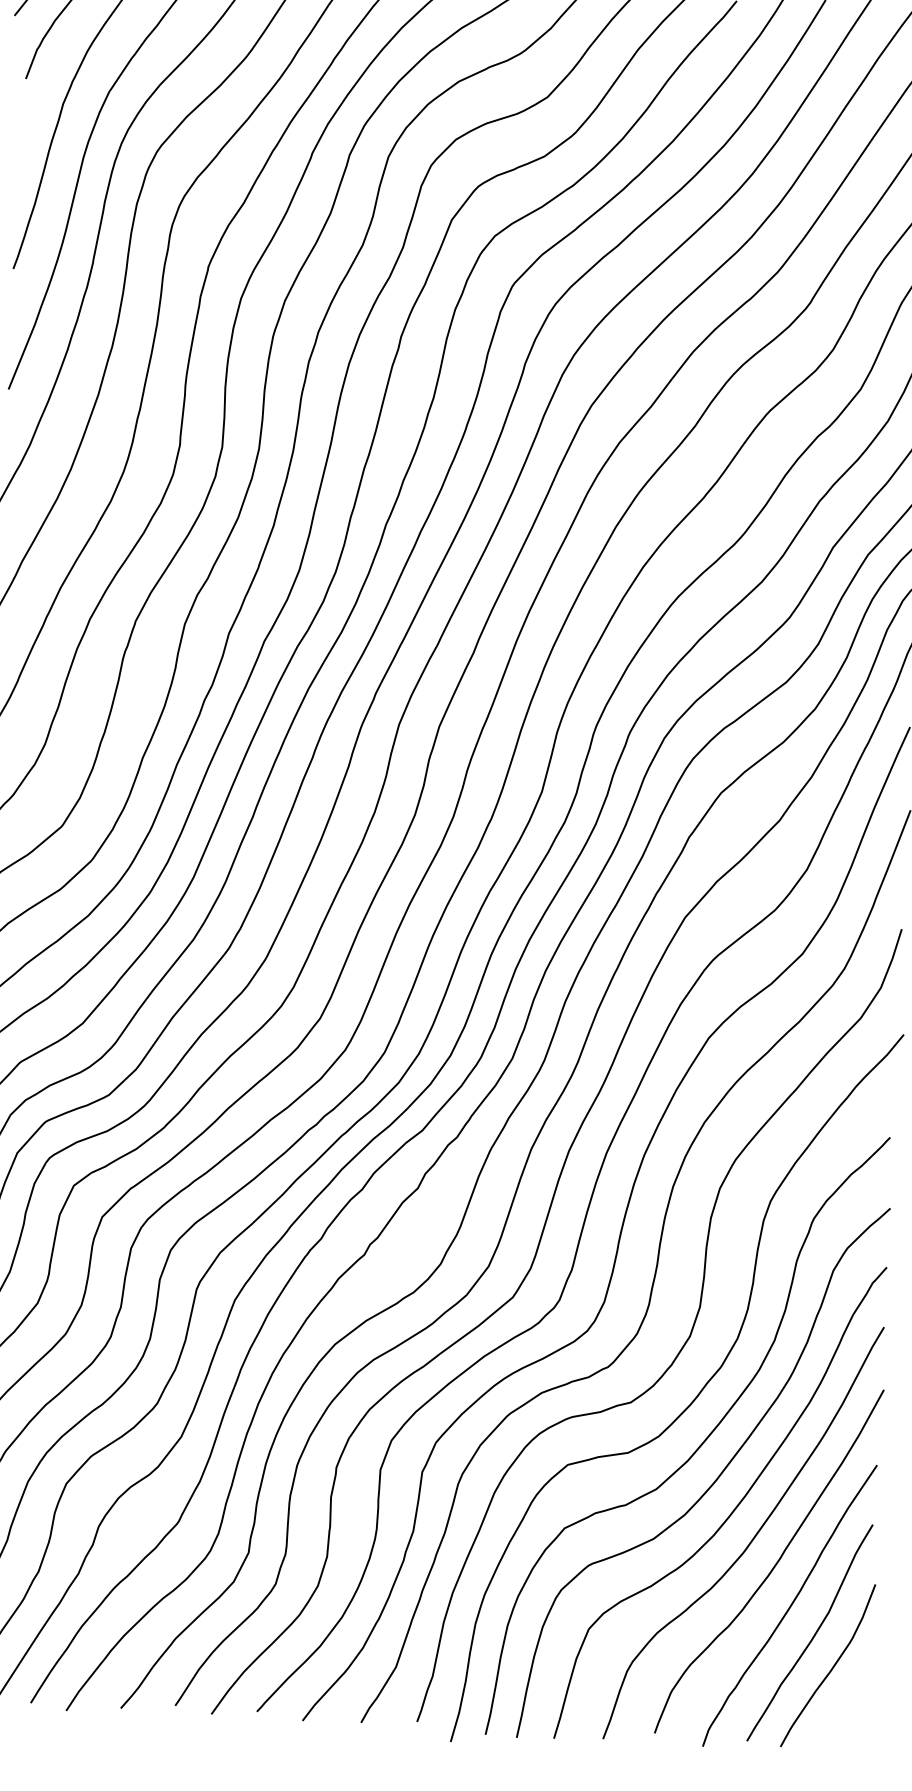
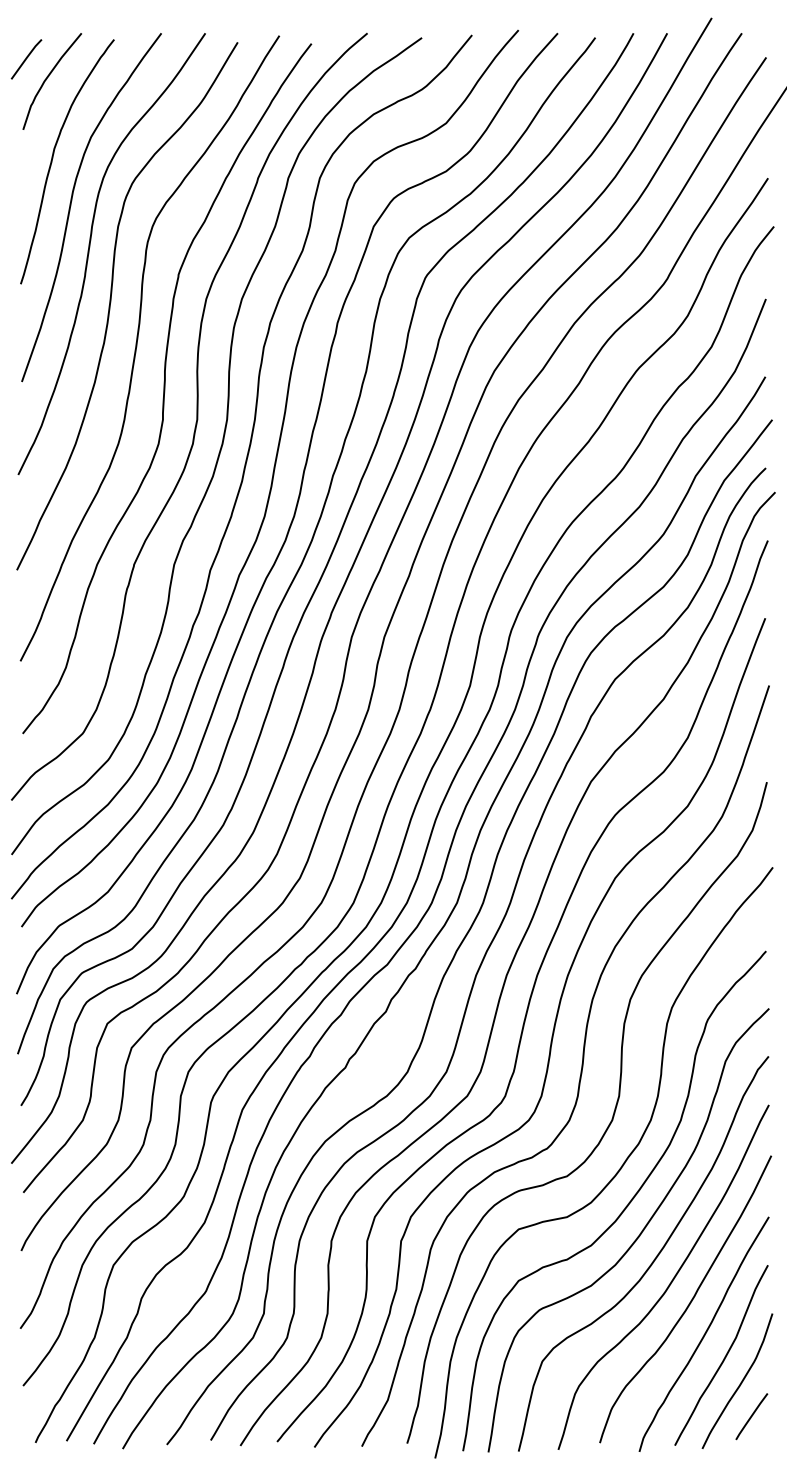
line: (843, 1710) -> (751, 1416), added

